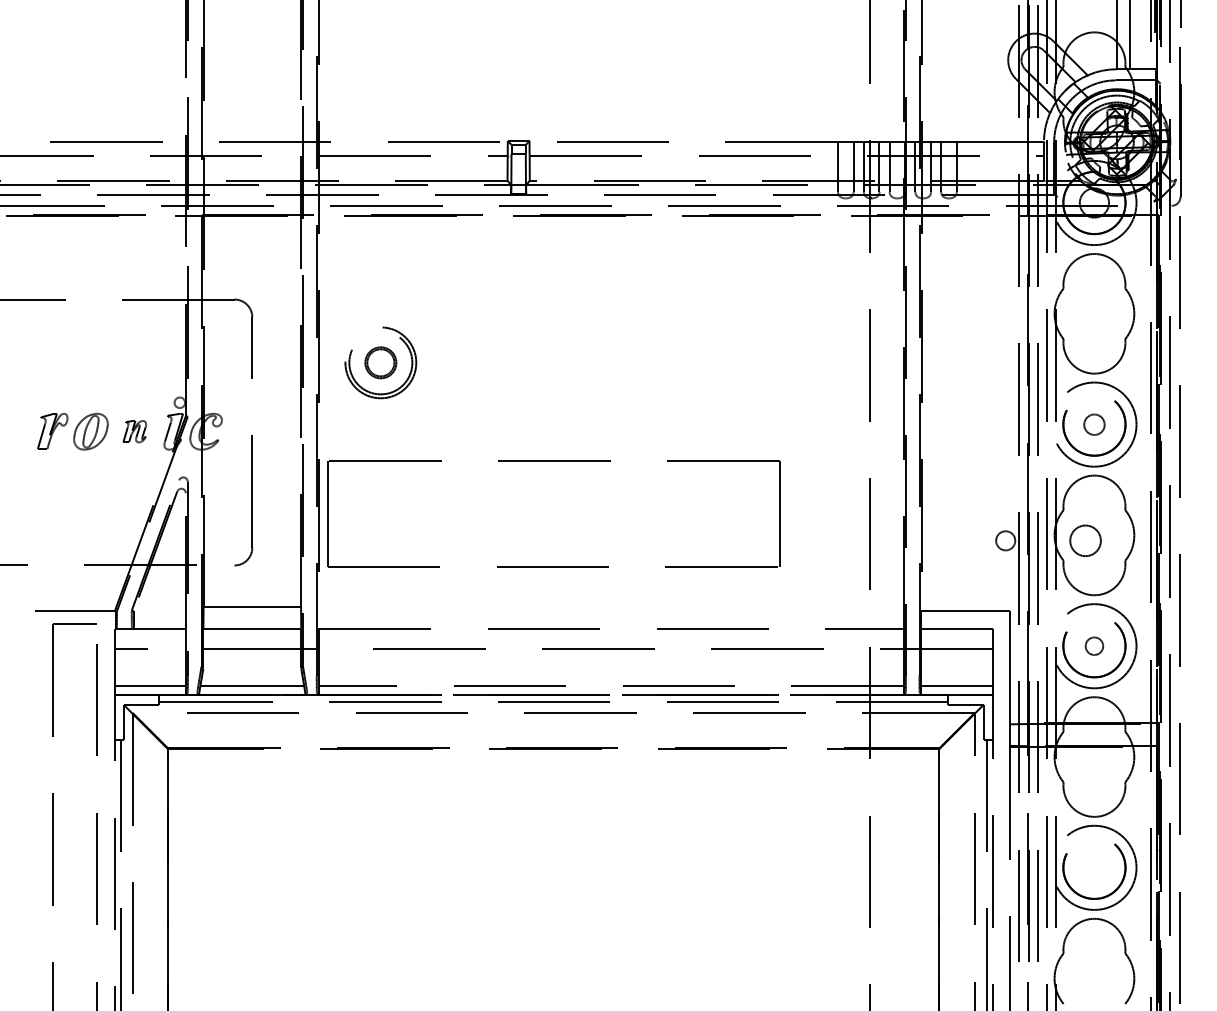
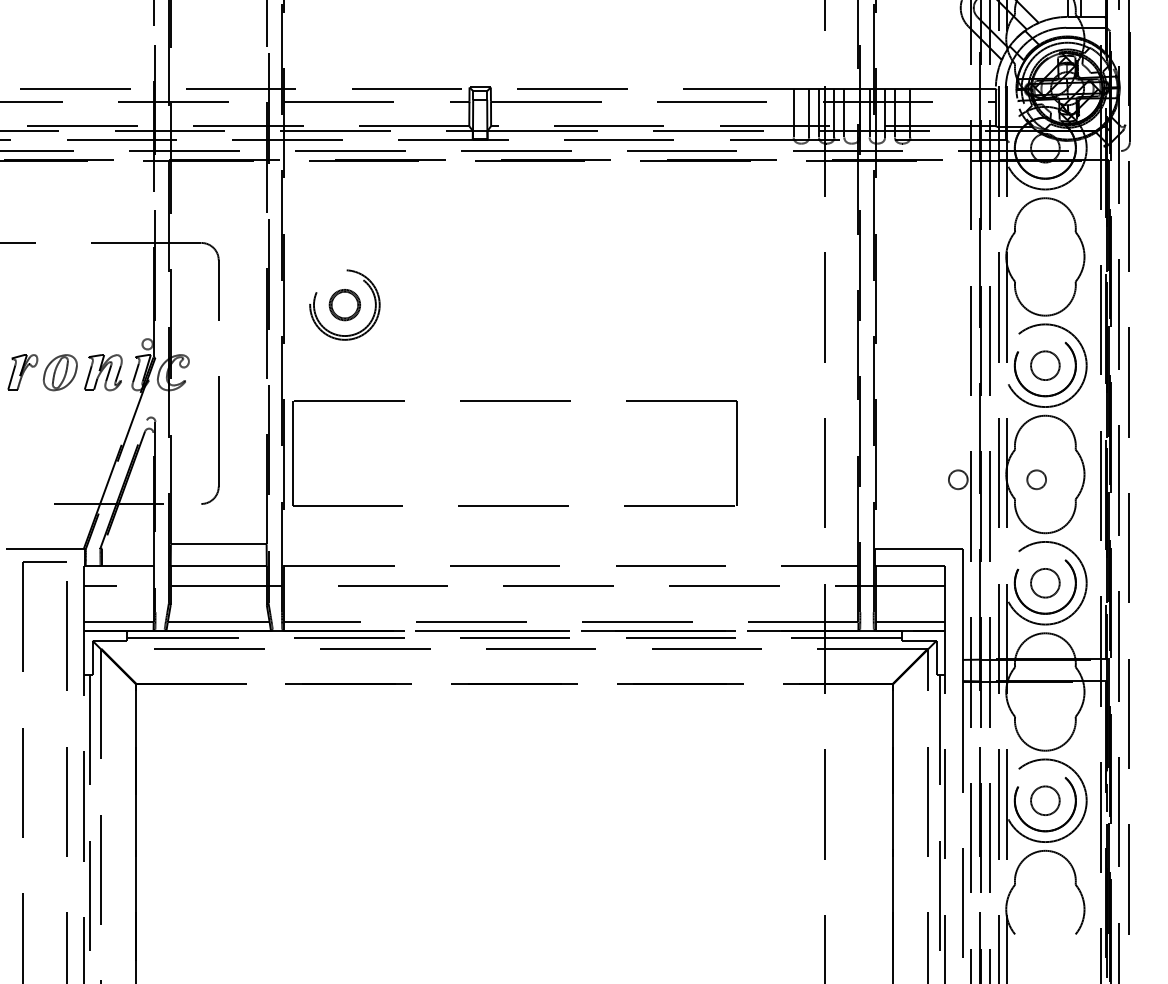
circle: (1094, 424) -> (1045, 365), size x1.43
part: (134, 431) -> (103, 372), size x1.67
circle: (1085, 540) -> (1036, 479), size x0.62
circle: (1094, 645) -> (1045, 582), size x1.67
circle: (1094, 867) -> (1045, 800), added

